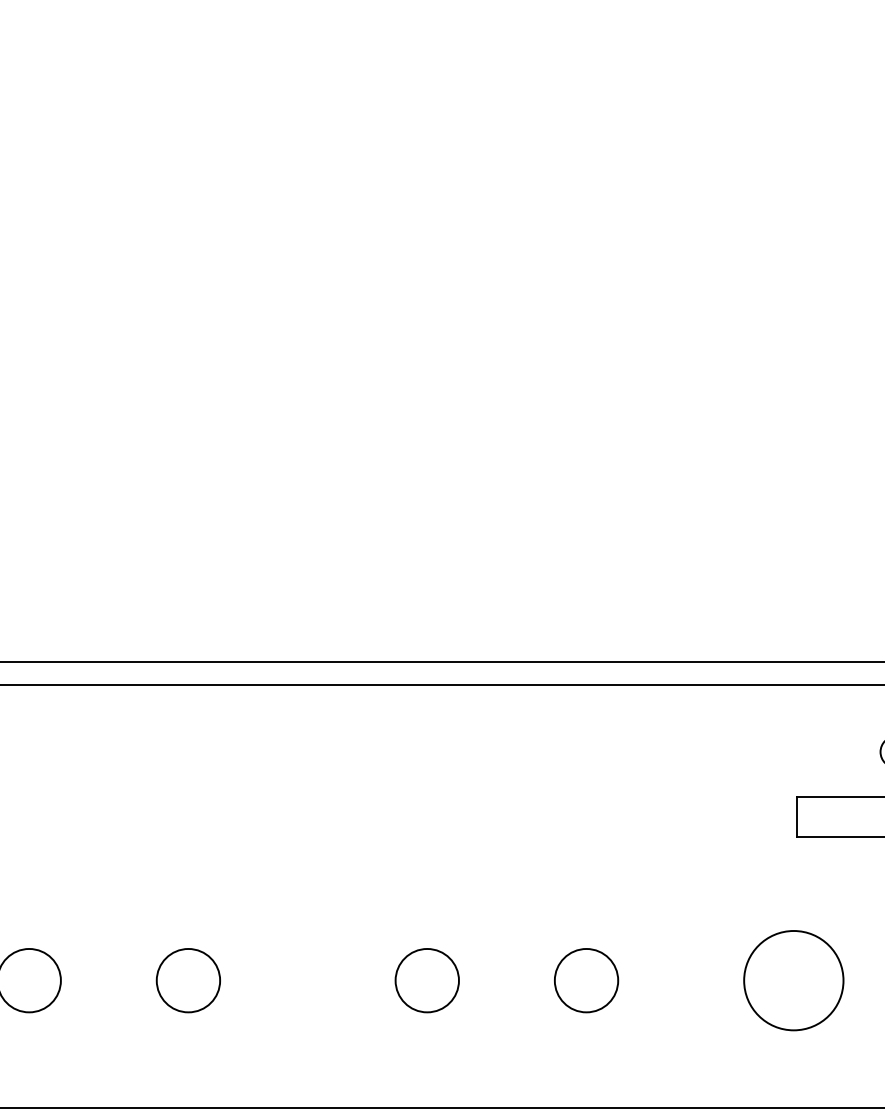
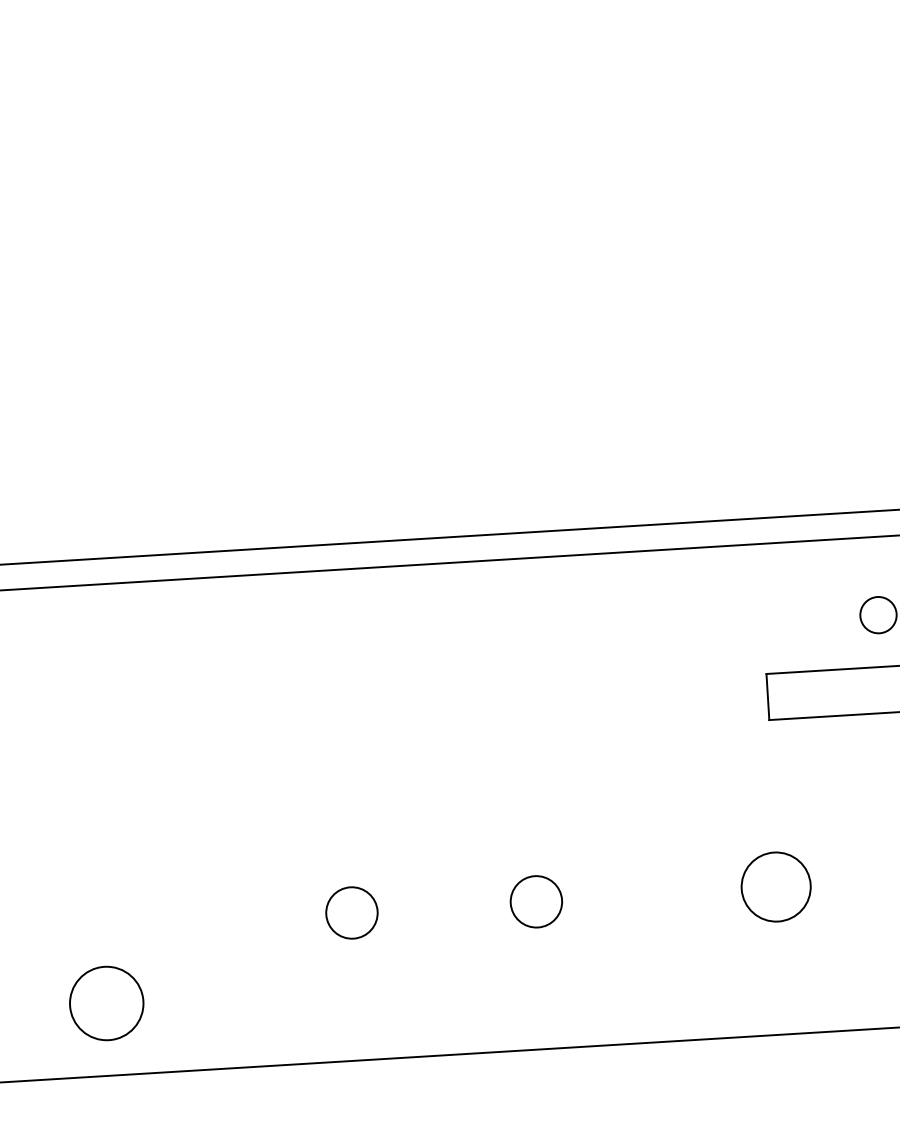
circle: (187, 980) -> (105, 1003), moved
circle: (426, 980) -> (351, 912), size x0.7
circle: (586, 980) -> (536, 901), size x0.7
circle: (793, 980) -> (775, 886), size x0.6

